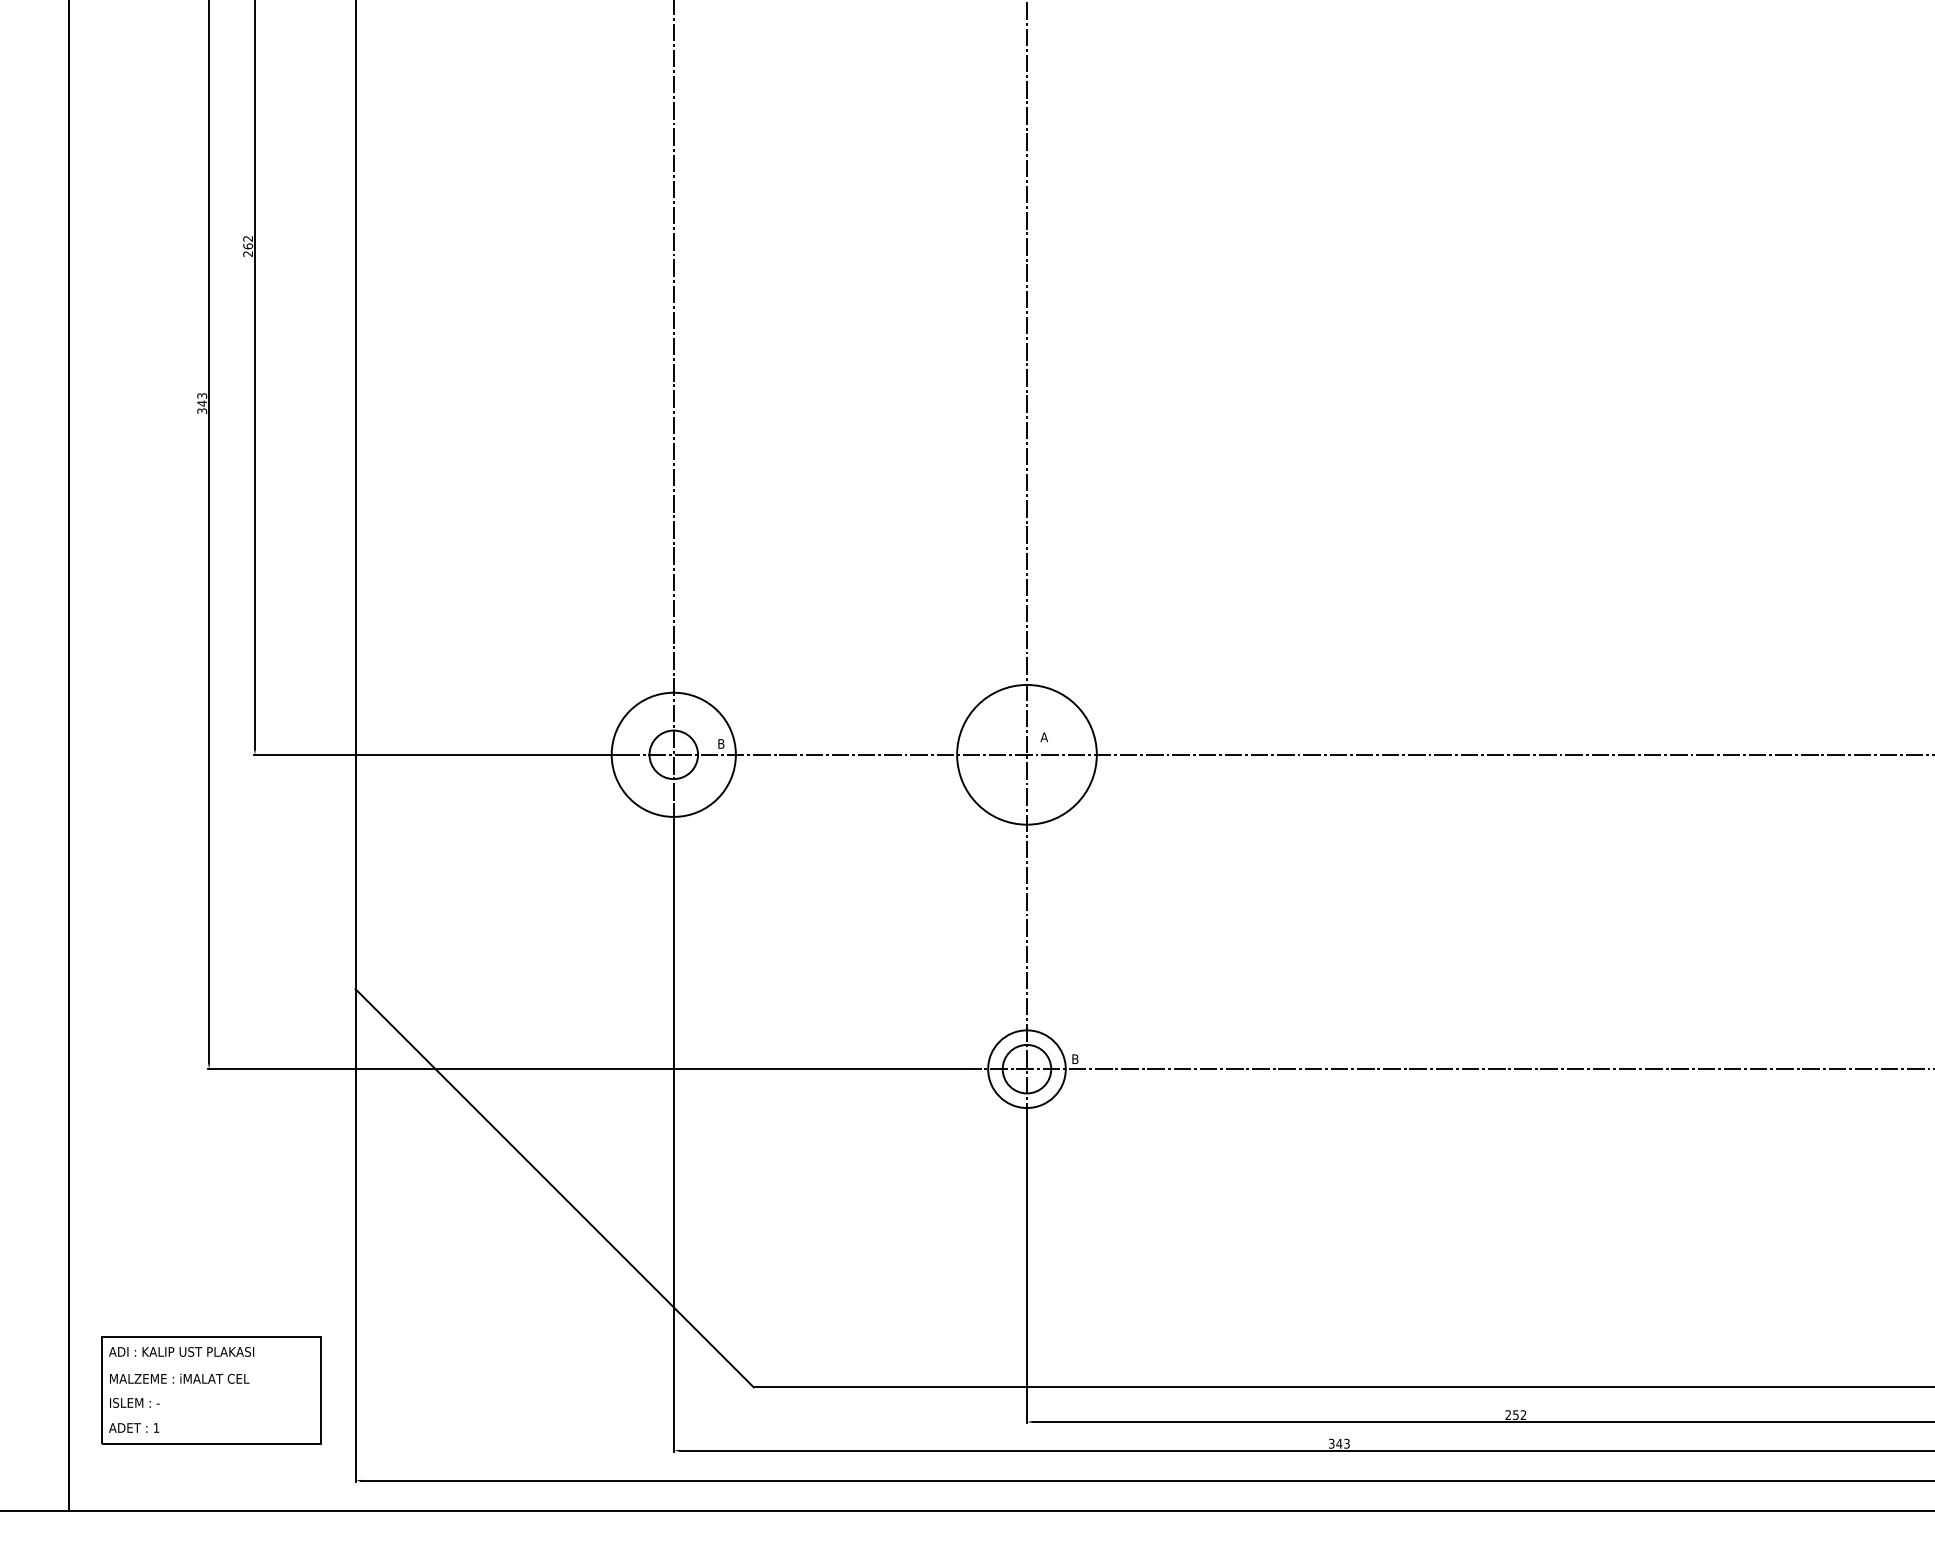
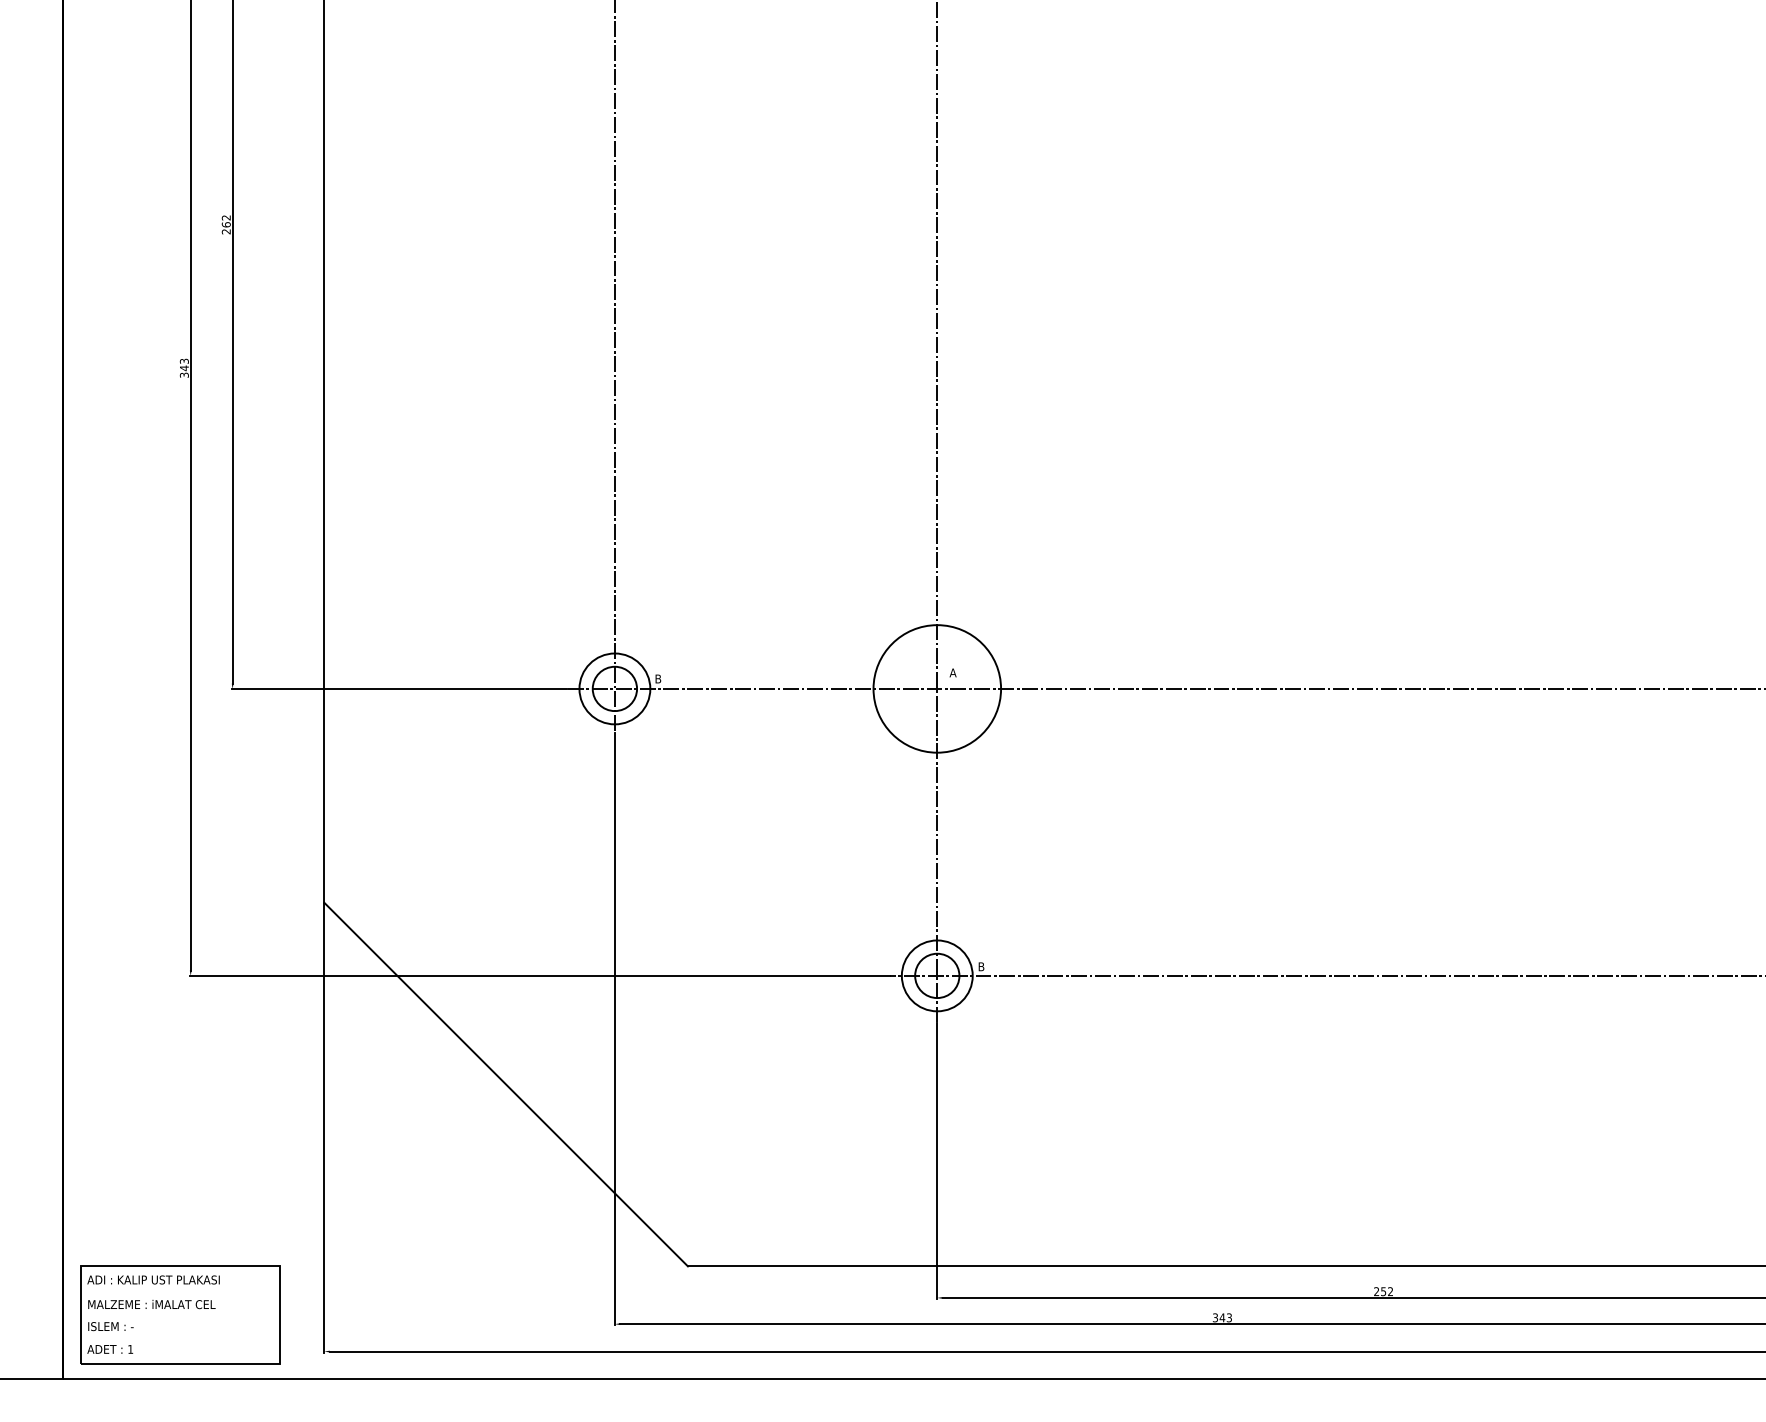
circle: (673, 754) -> (614, 688), size x0.62
part: (211, 1389) -> (180, 1314), moved

